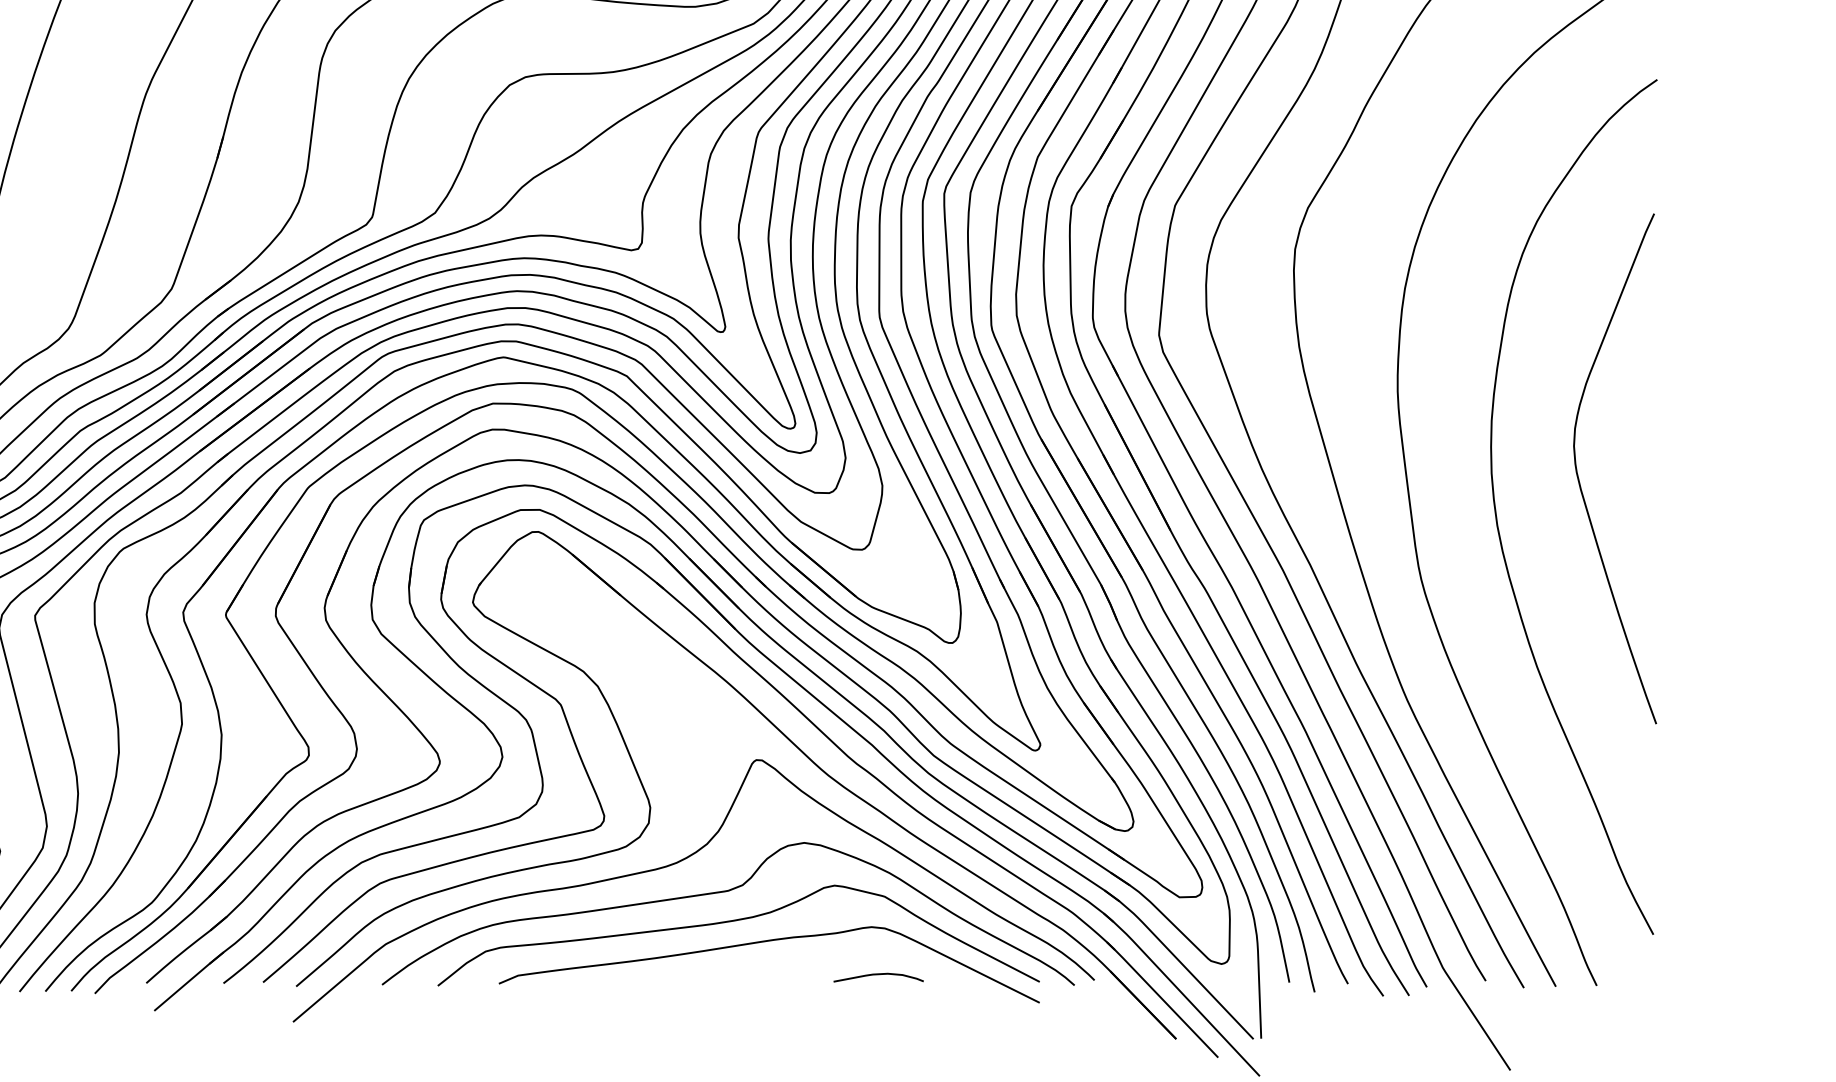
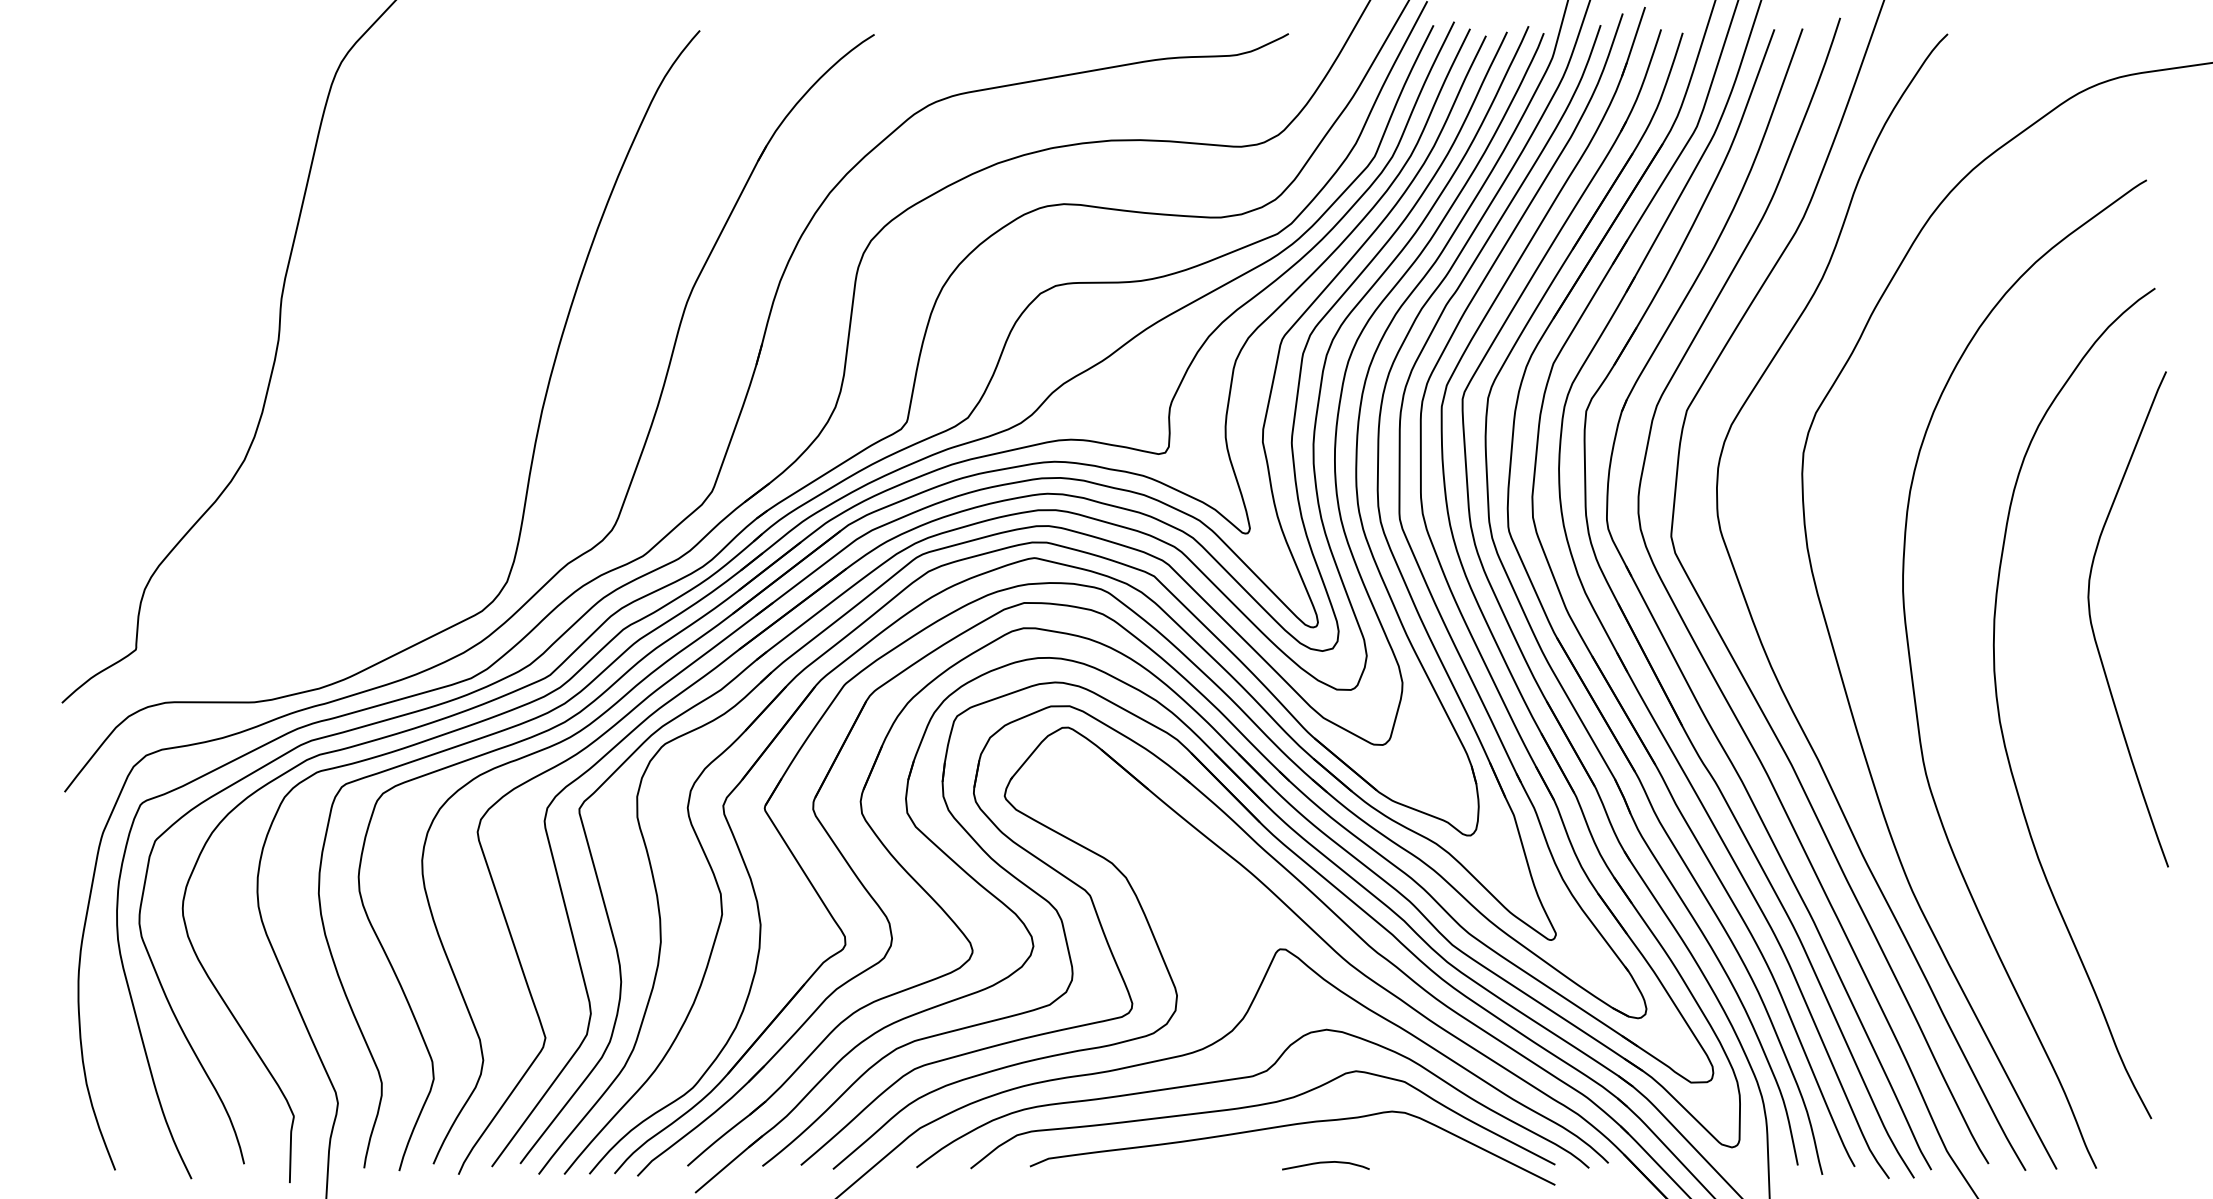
curve: (1579, 477) -> (2093, 627), moved
curve: (878, 975) -> (1325, 1163), moved

